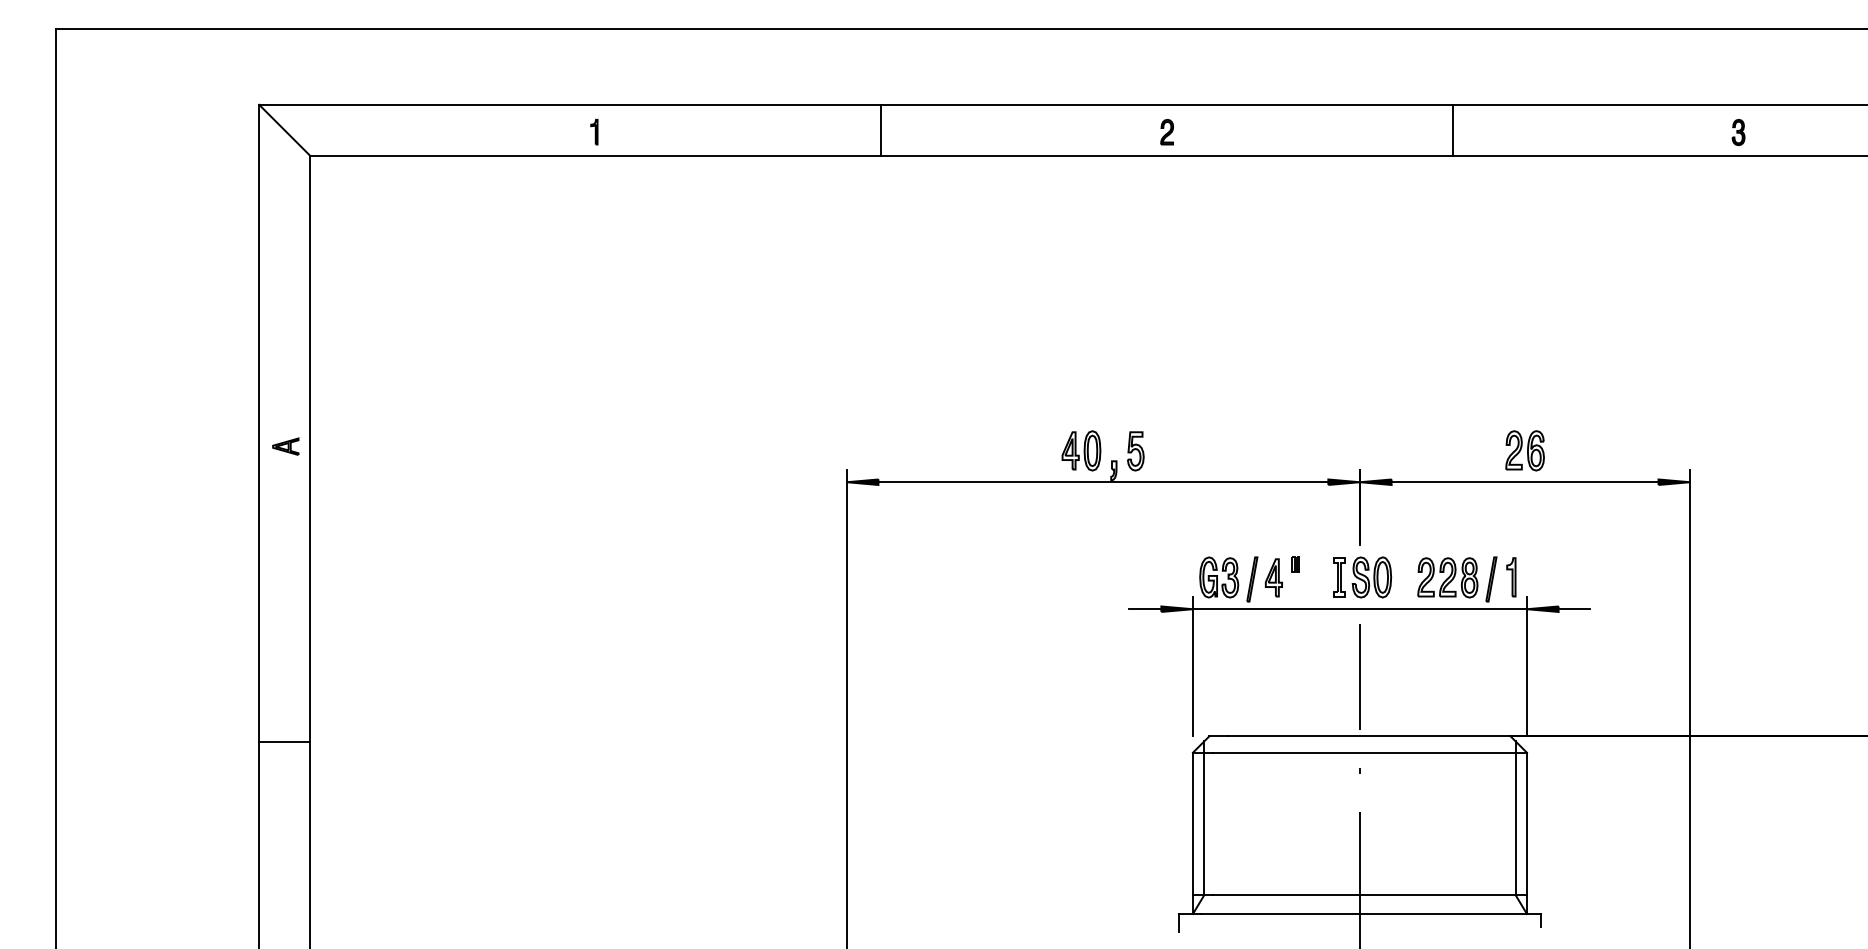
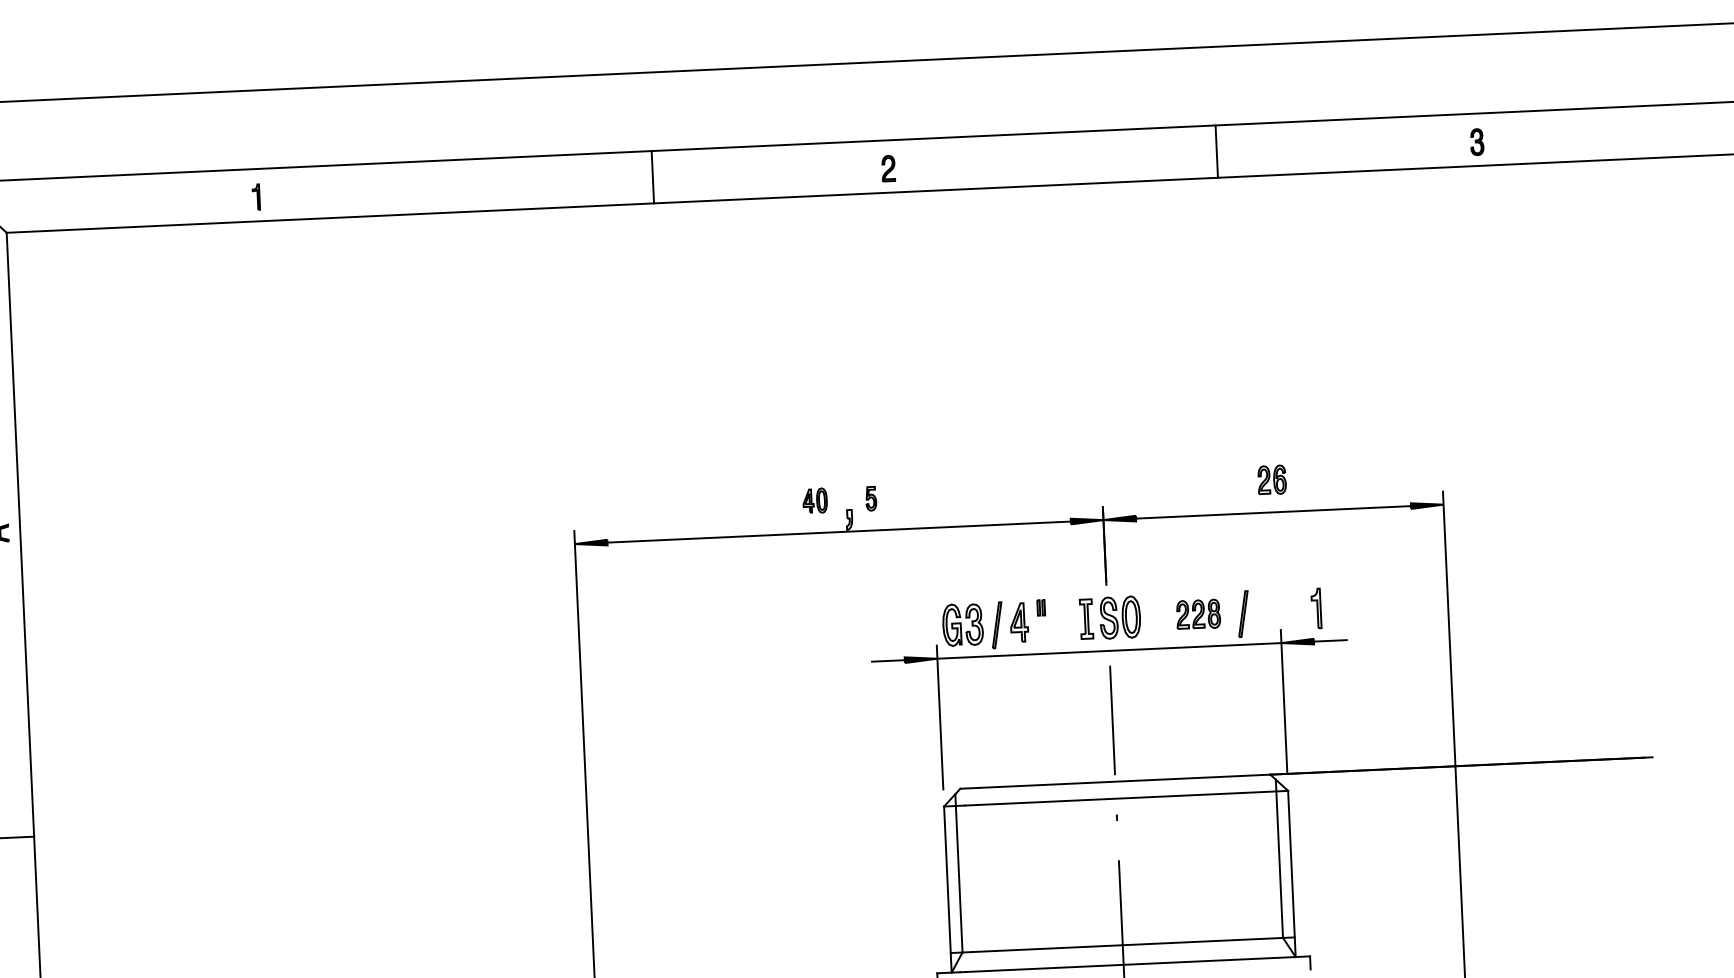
line: (881, 129) -> (652, 176), moved
line: (1452, 129) -> (1216, 150), moved
part: (594, 131) -> (256, 196), moved
part: (1081, 450) -> (815, 500), size x0.6
part: (1524, 450) -> (1271, 479), size x0.7
part: (1135, 451) -> (870, 498), size x0.6
part: (1447, 577) -> (1198, 614), size x0.7
part: (1511, 577) -> (1316, 608), moved

